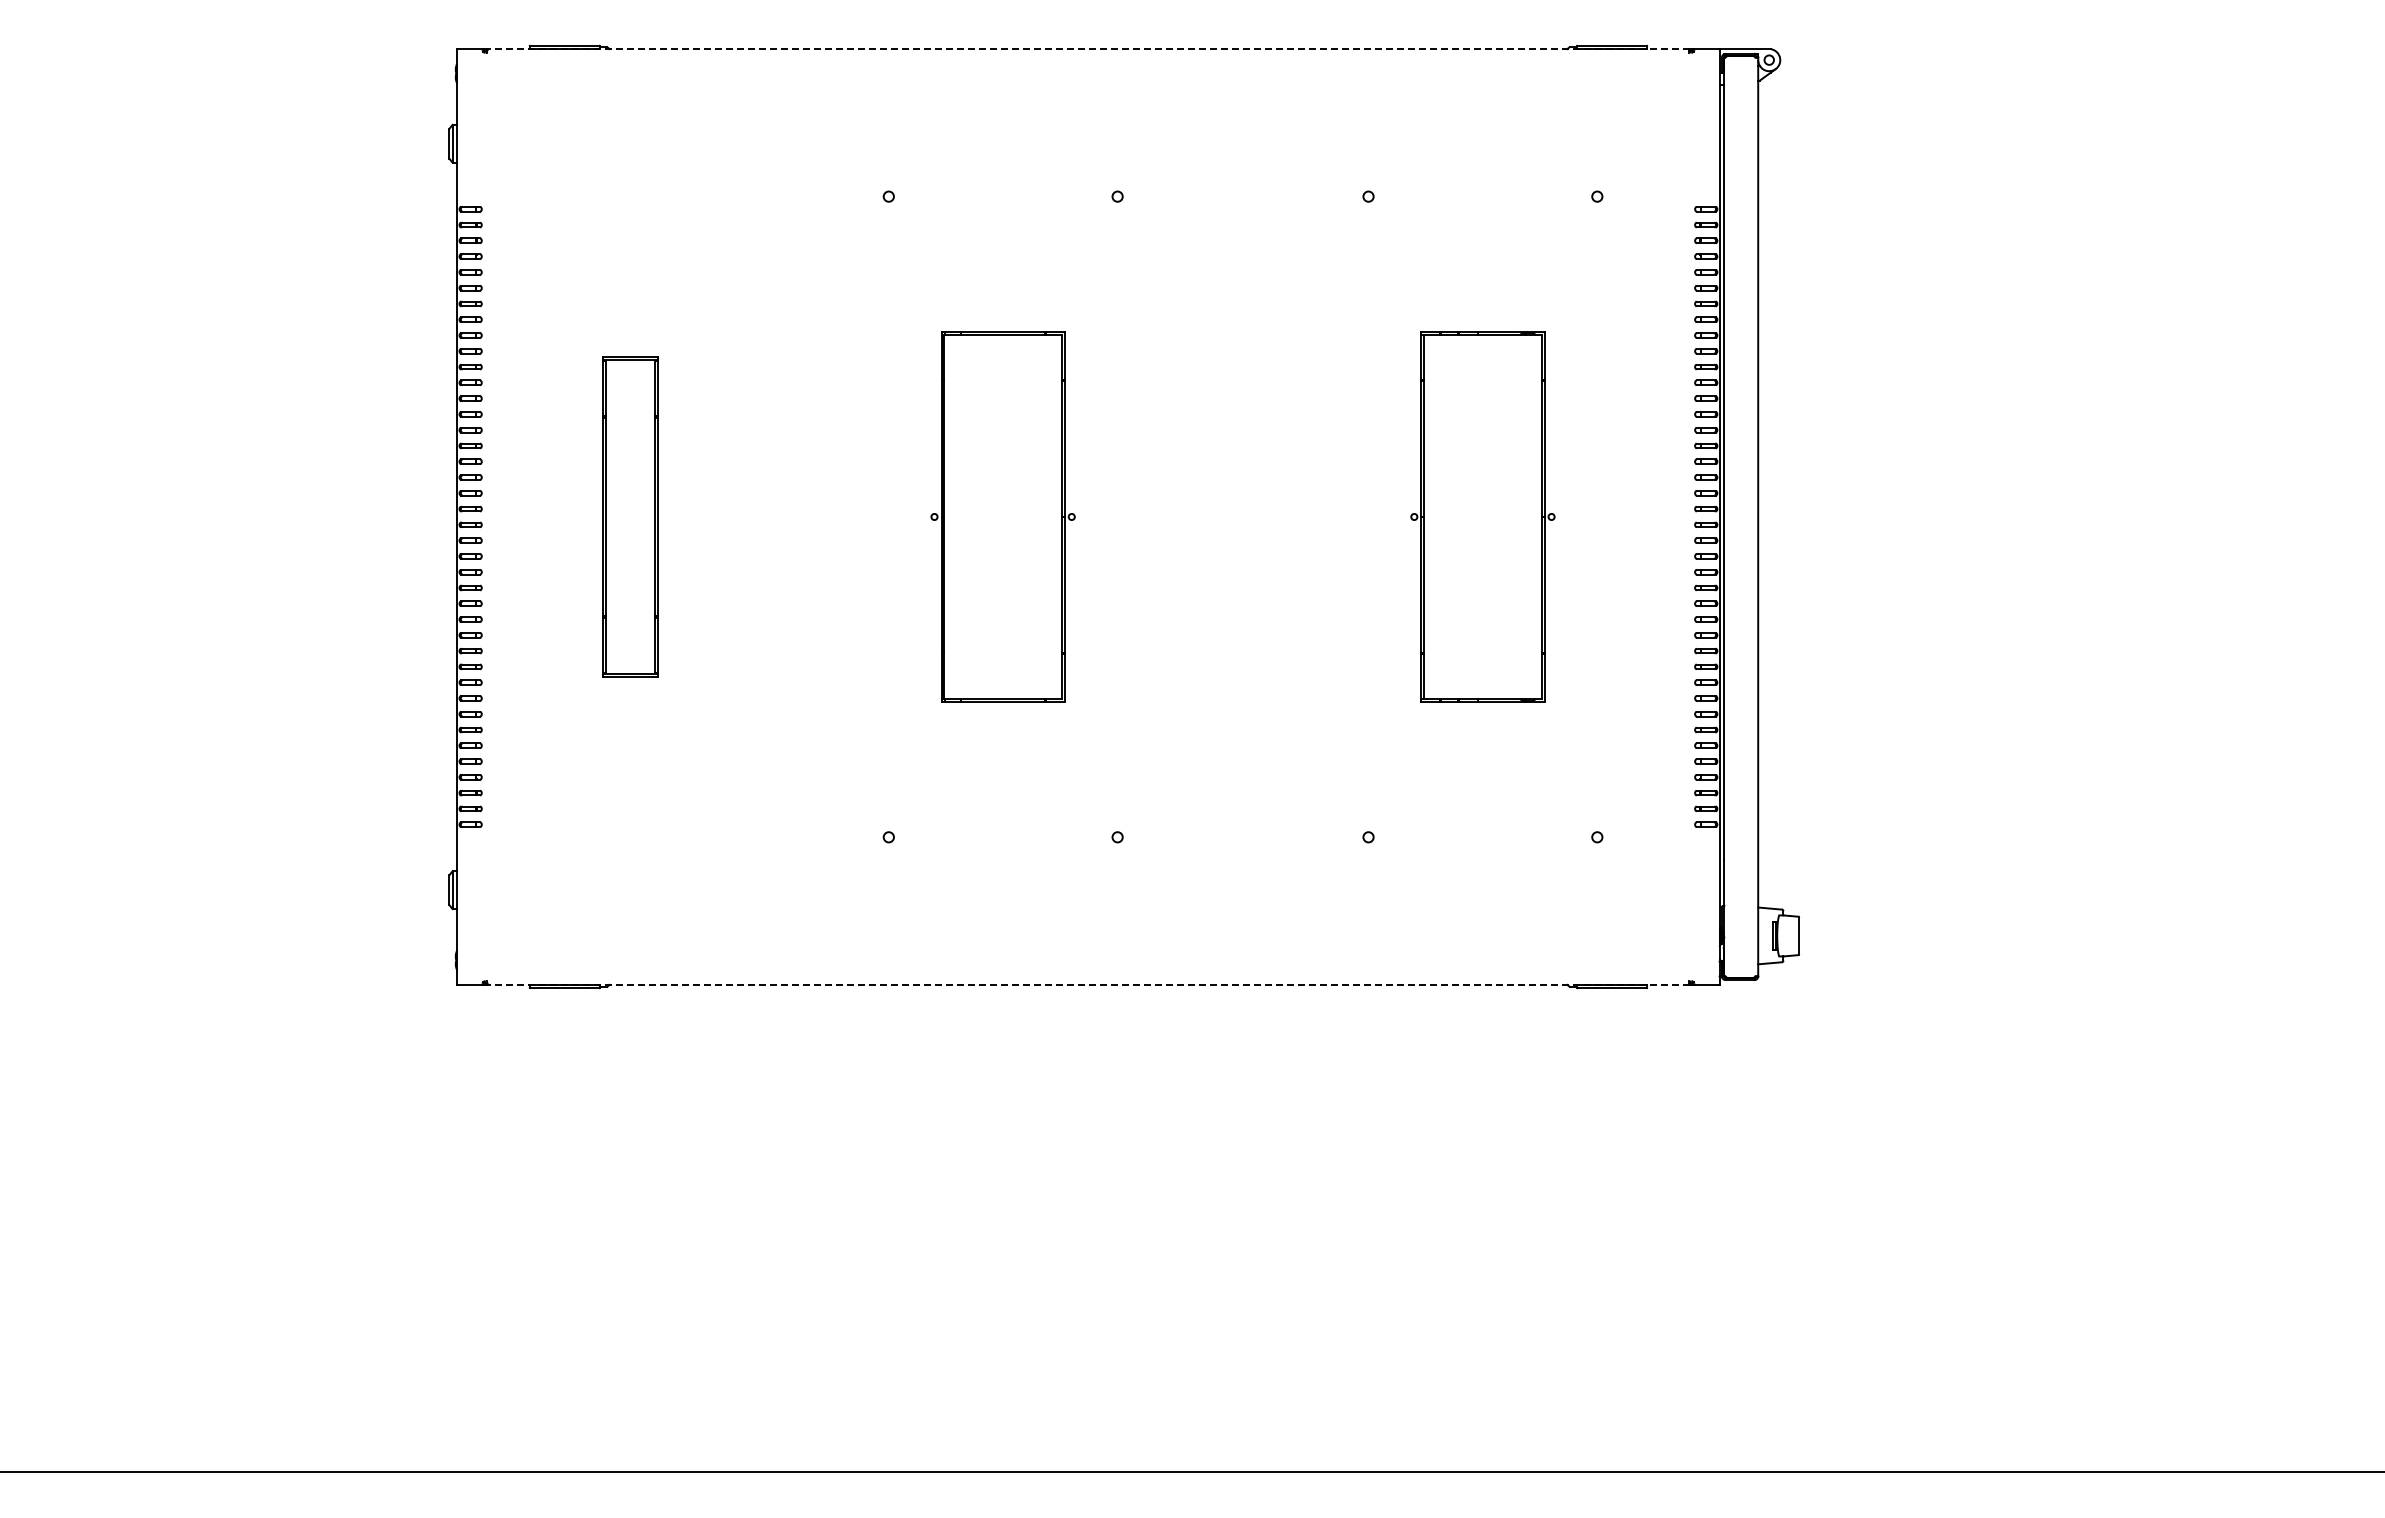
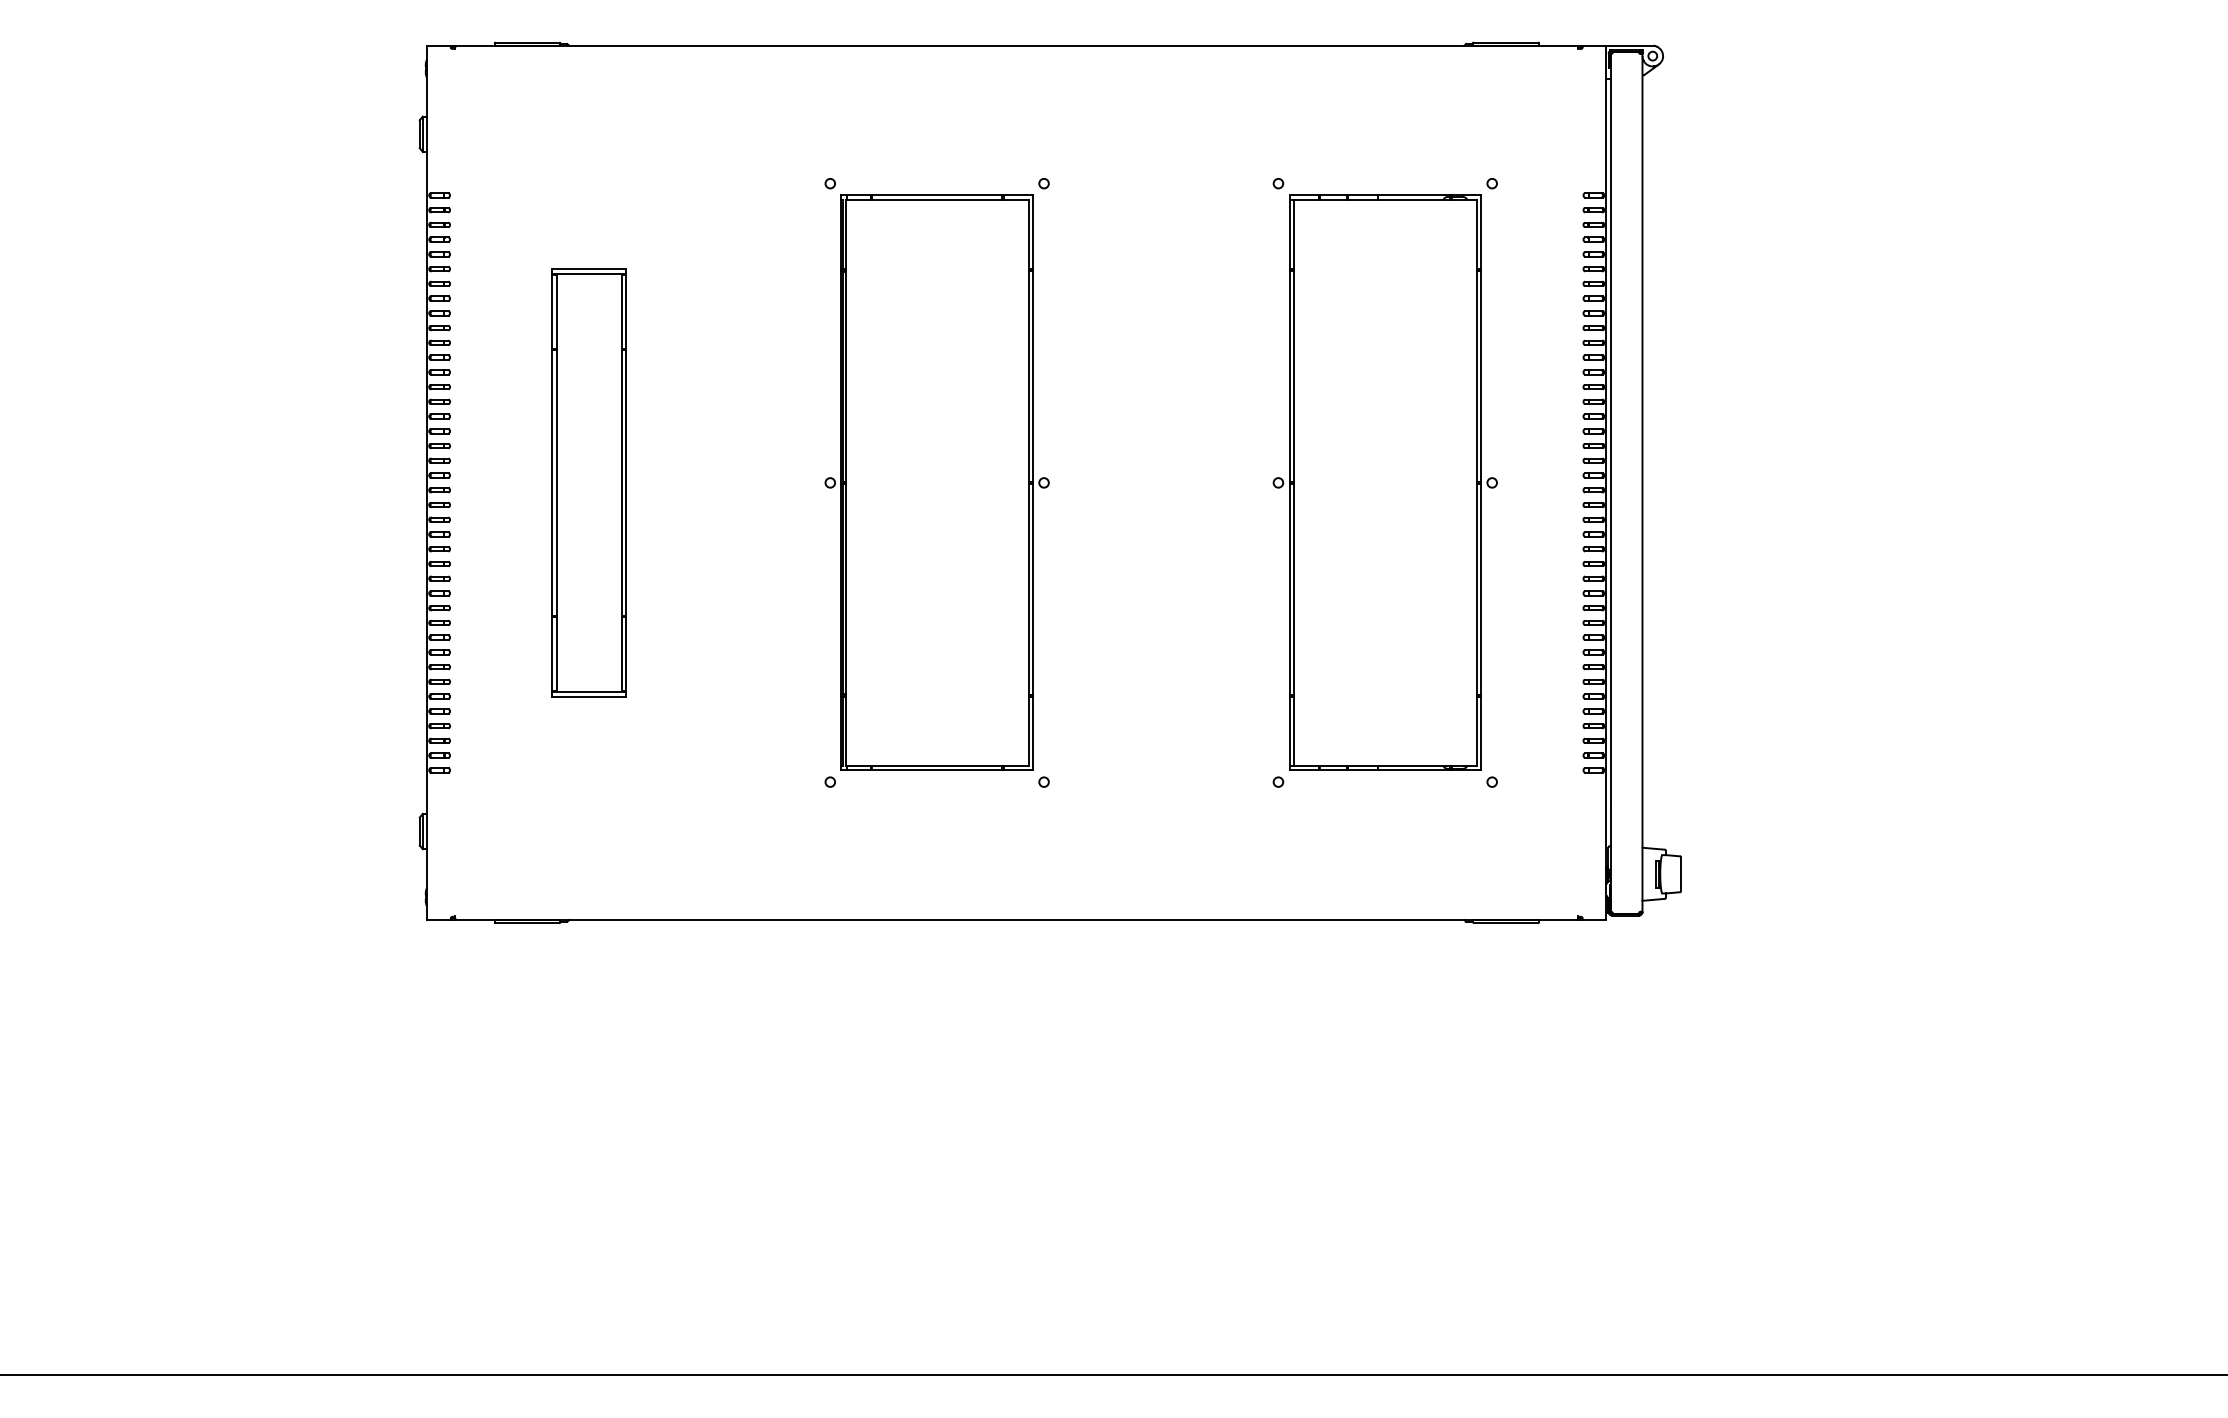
line: (1087, 49) -> (1015, 46), dashed -> solid
part: (630, 516) -> (588, 482), size x1.43
part: (1002, 516) -> (936, 482), size x1.67
part: (1482, 516) -> (1384, 482), size x1.67
line: (1087, 984) -> (1015, 919), dashed -> solid

